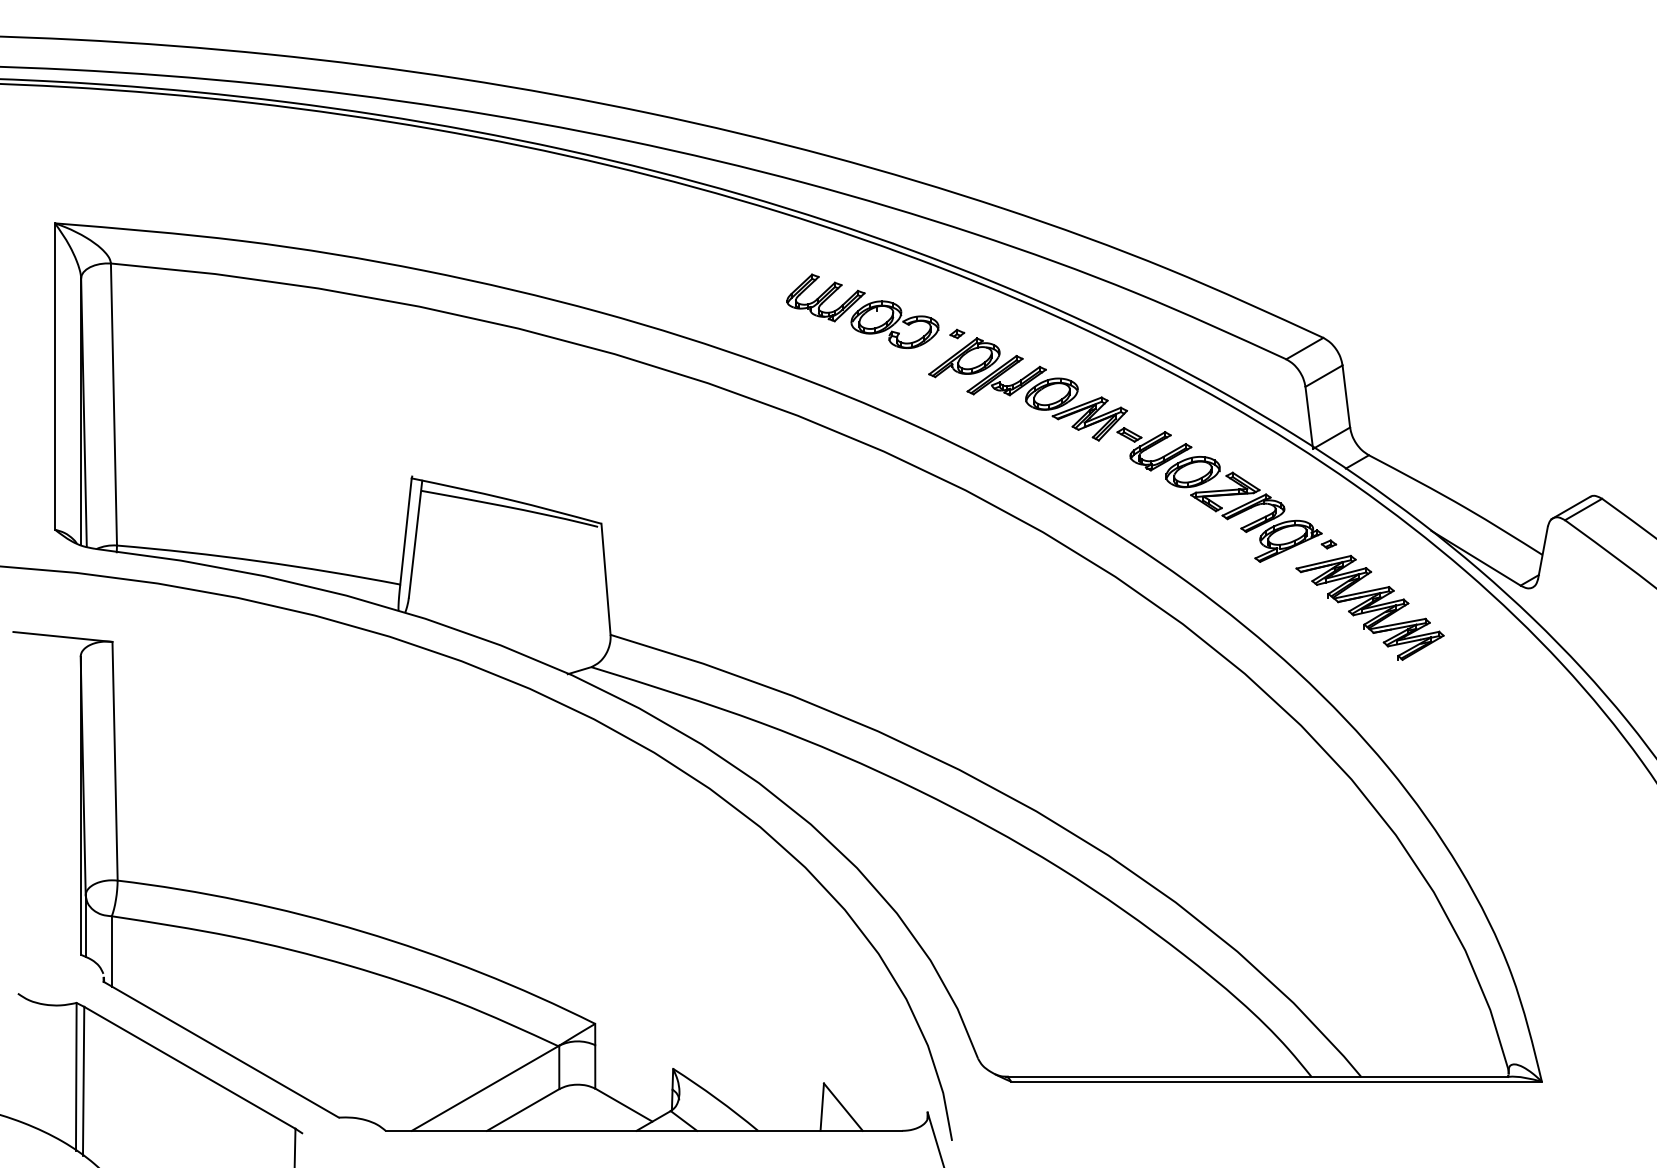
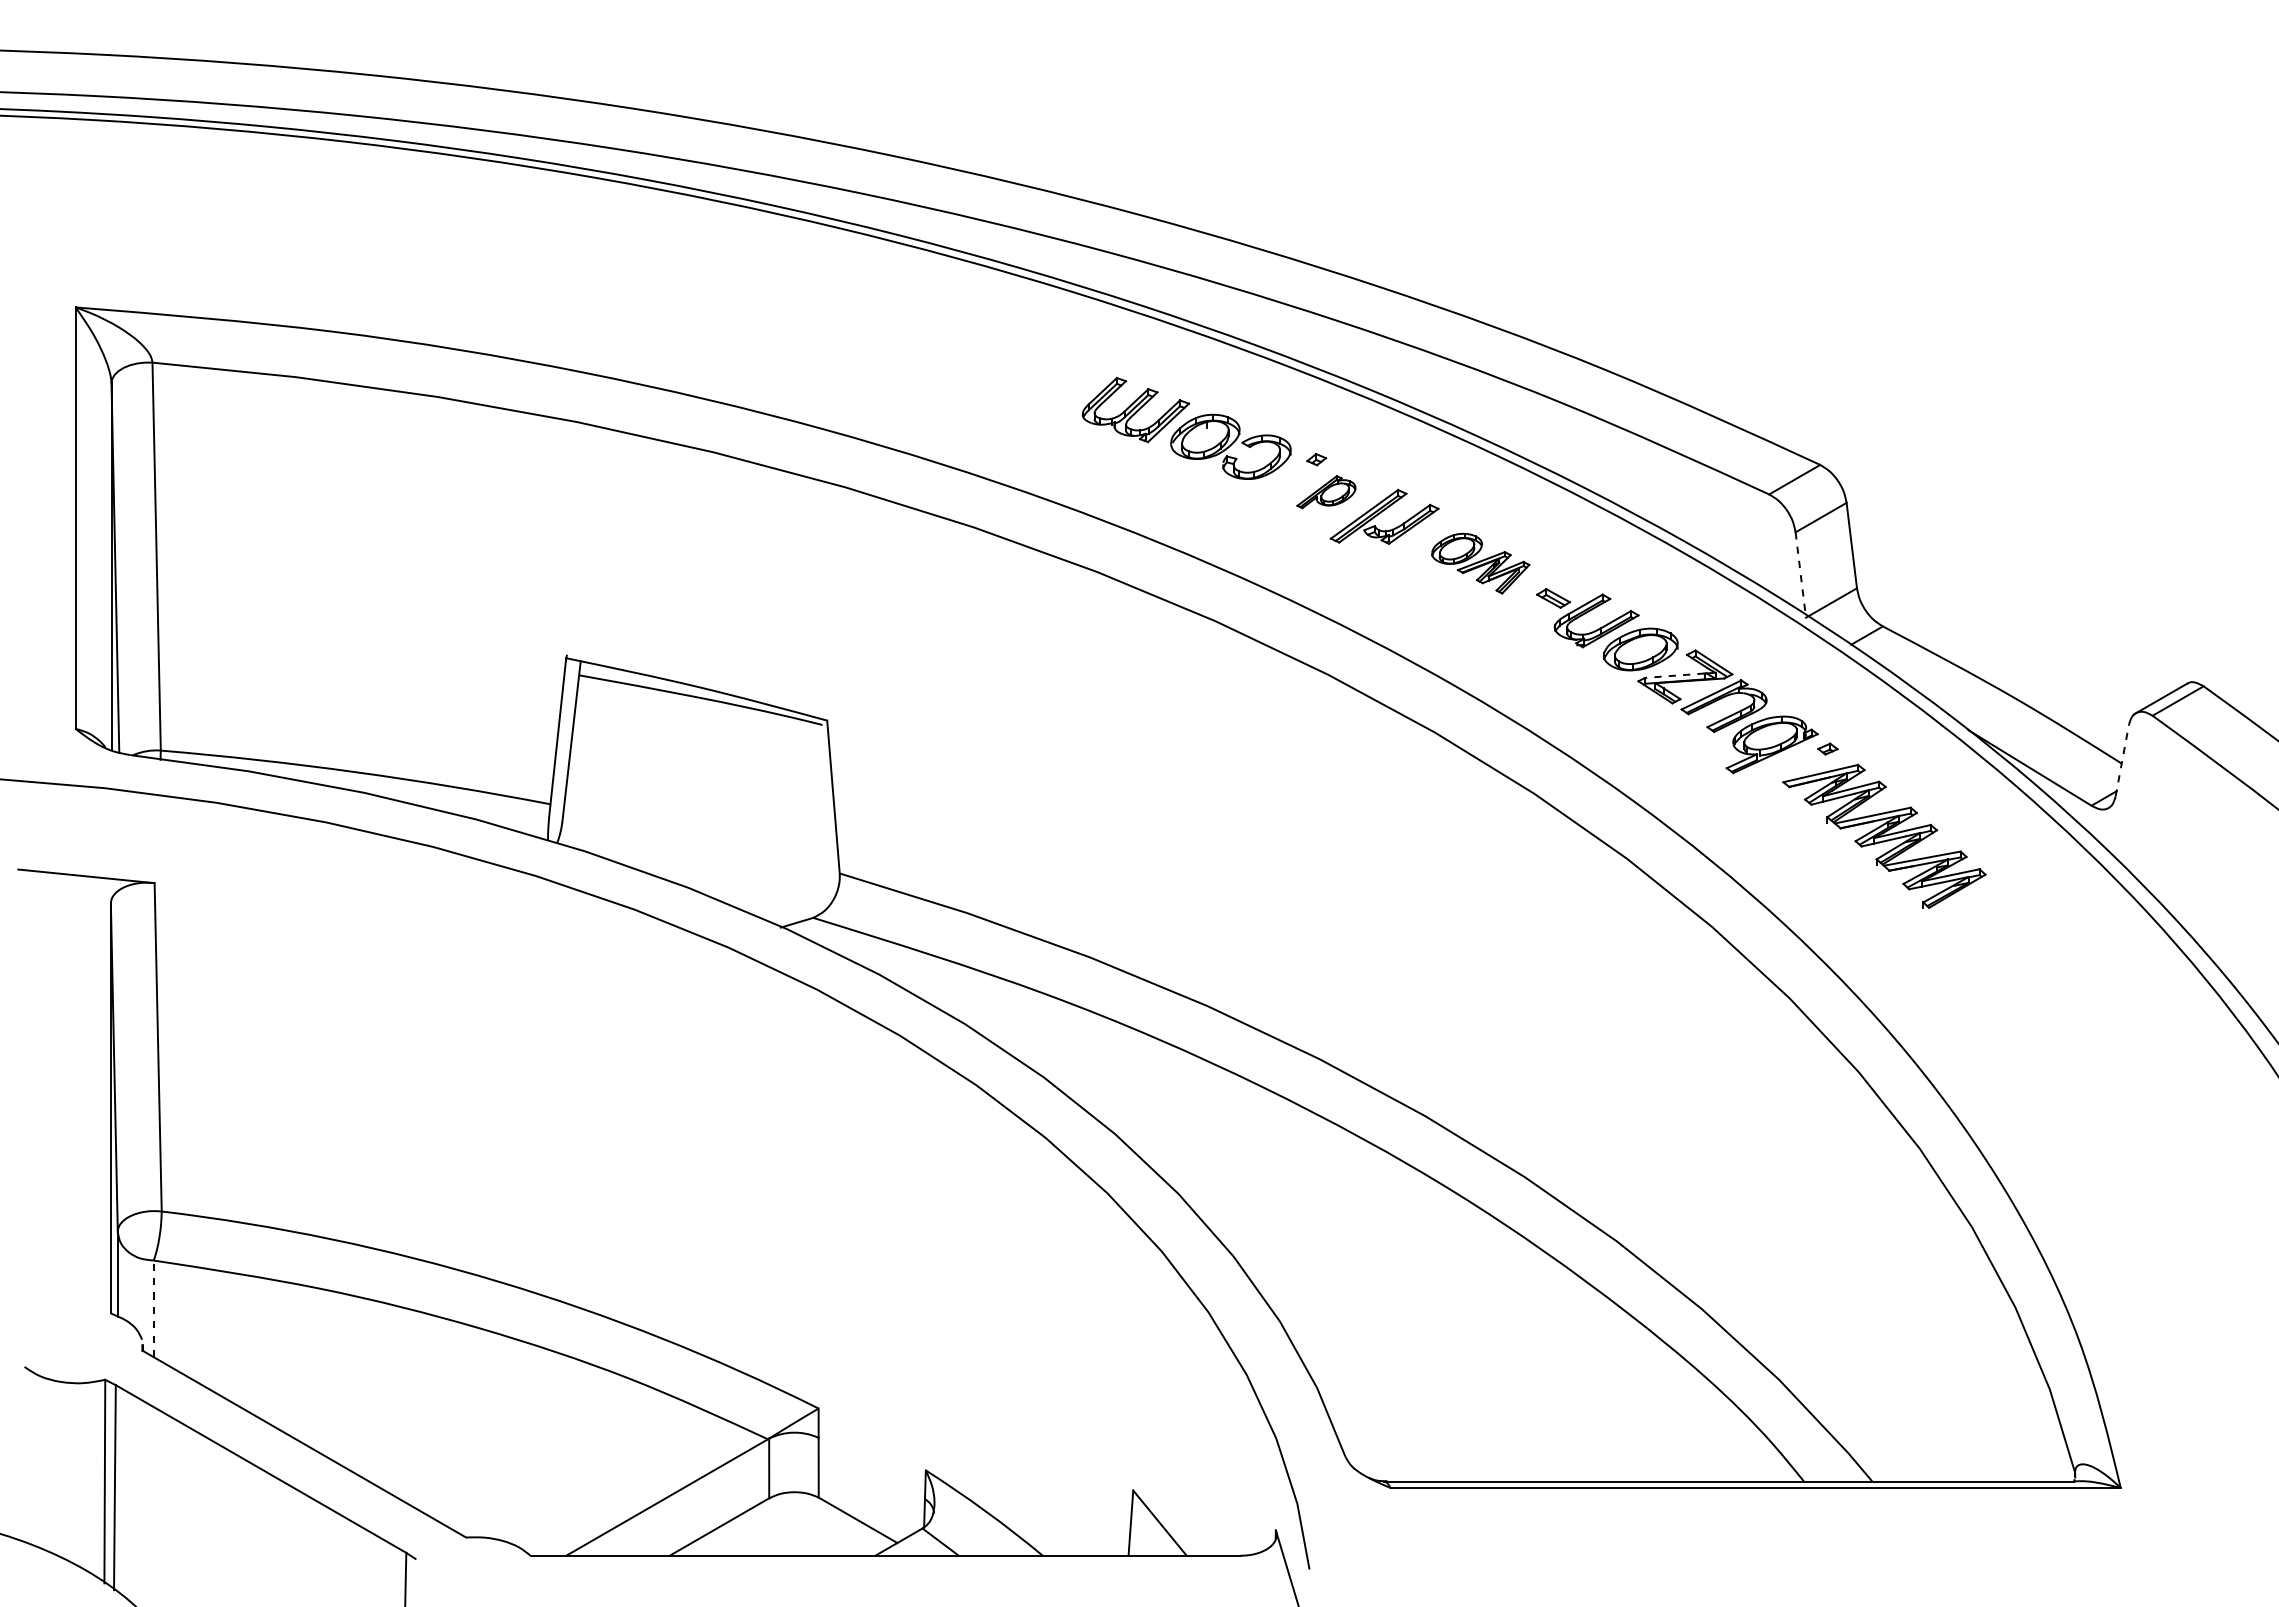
part: (964, 357) -> (1326, 491), size x0.6
part: (1076, 409) -> (1480, 563), size x0.7
line: (1309, 418) -> (1800, 575), solid -> dashed
line: (1217, 490) -> (1674, 675), solid -> dashed
line: (1543, 552) -> (2122, 760), solid -> dashed
line: (111, 951) -> (153, 1308), solid -> dashed

